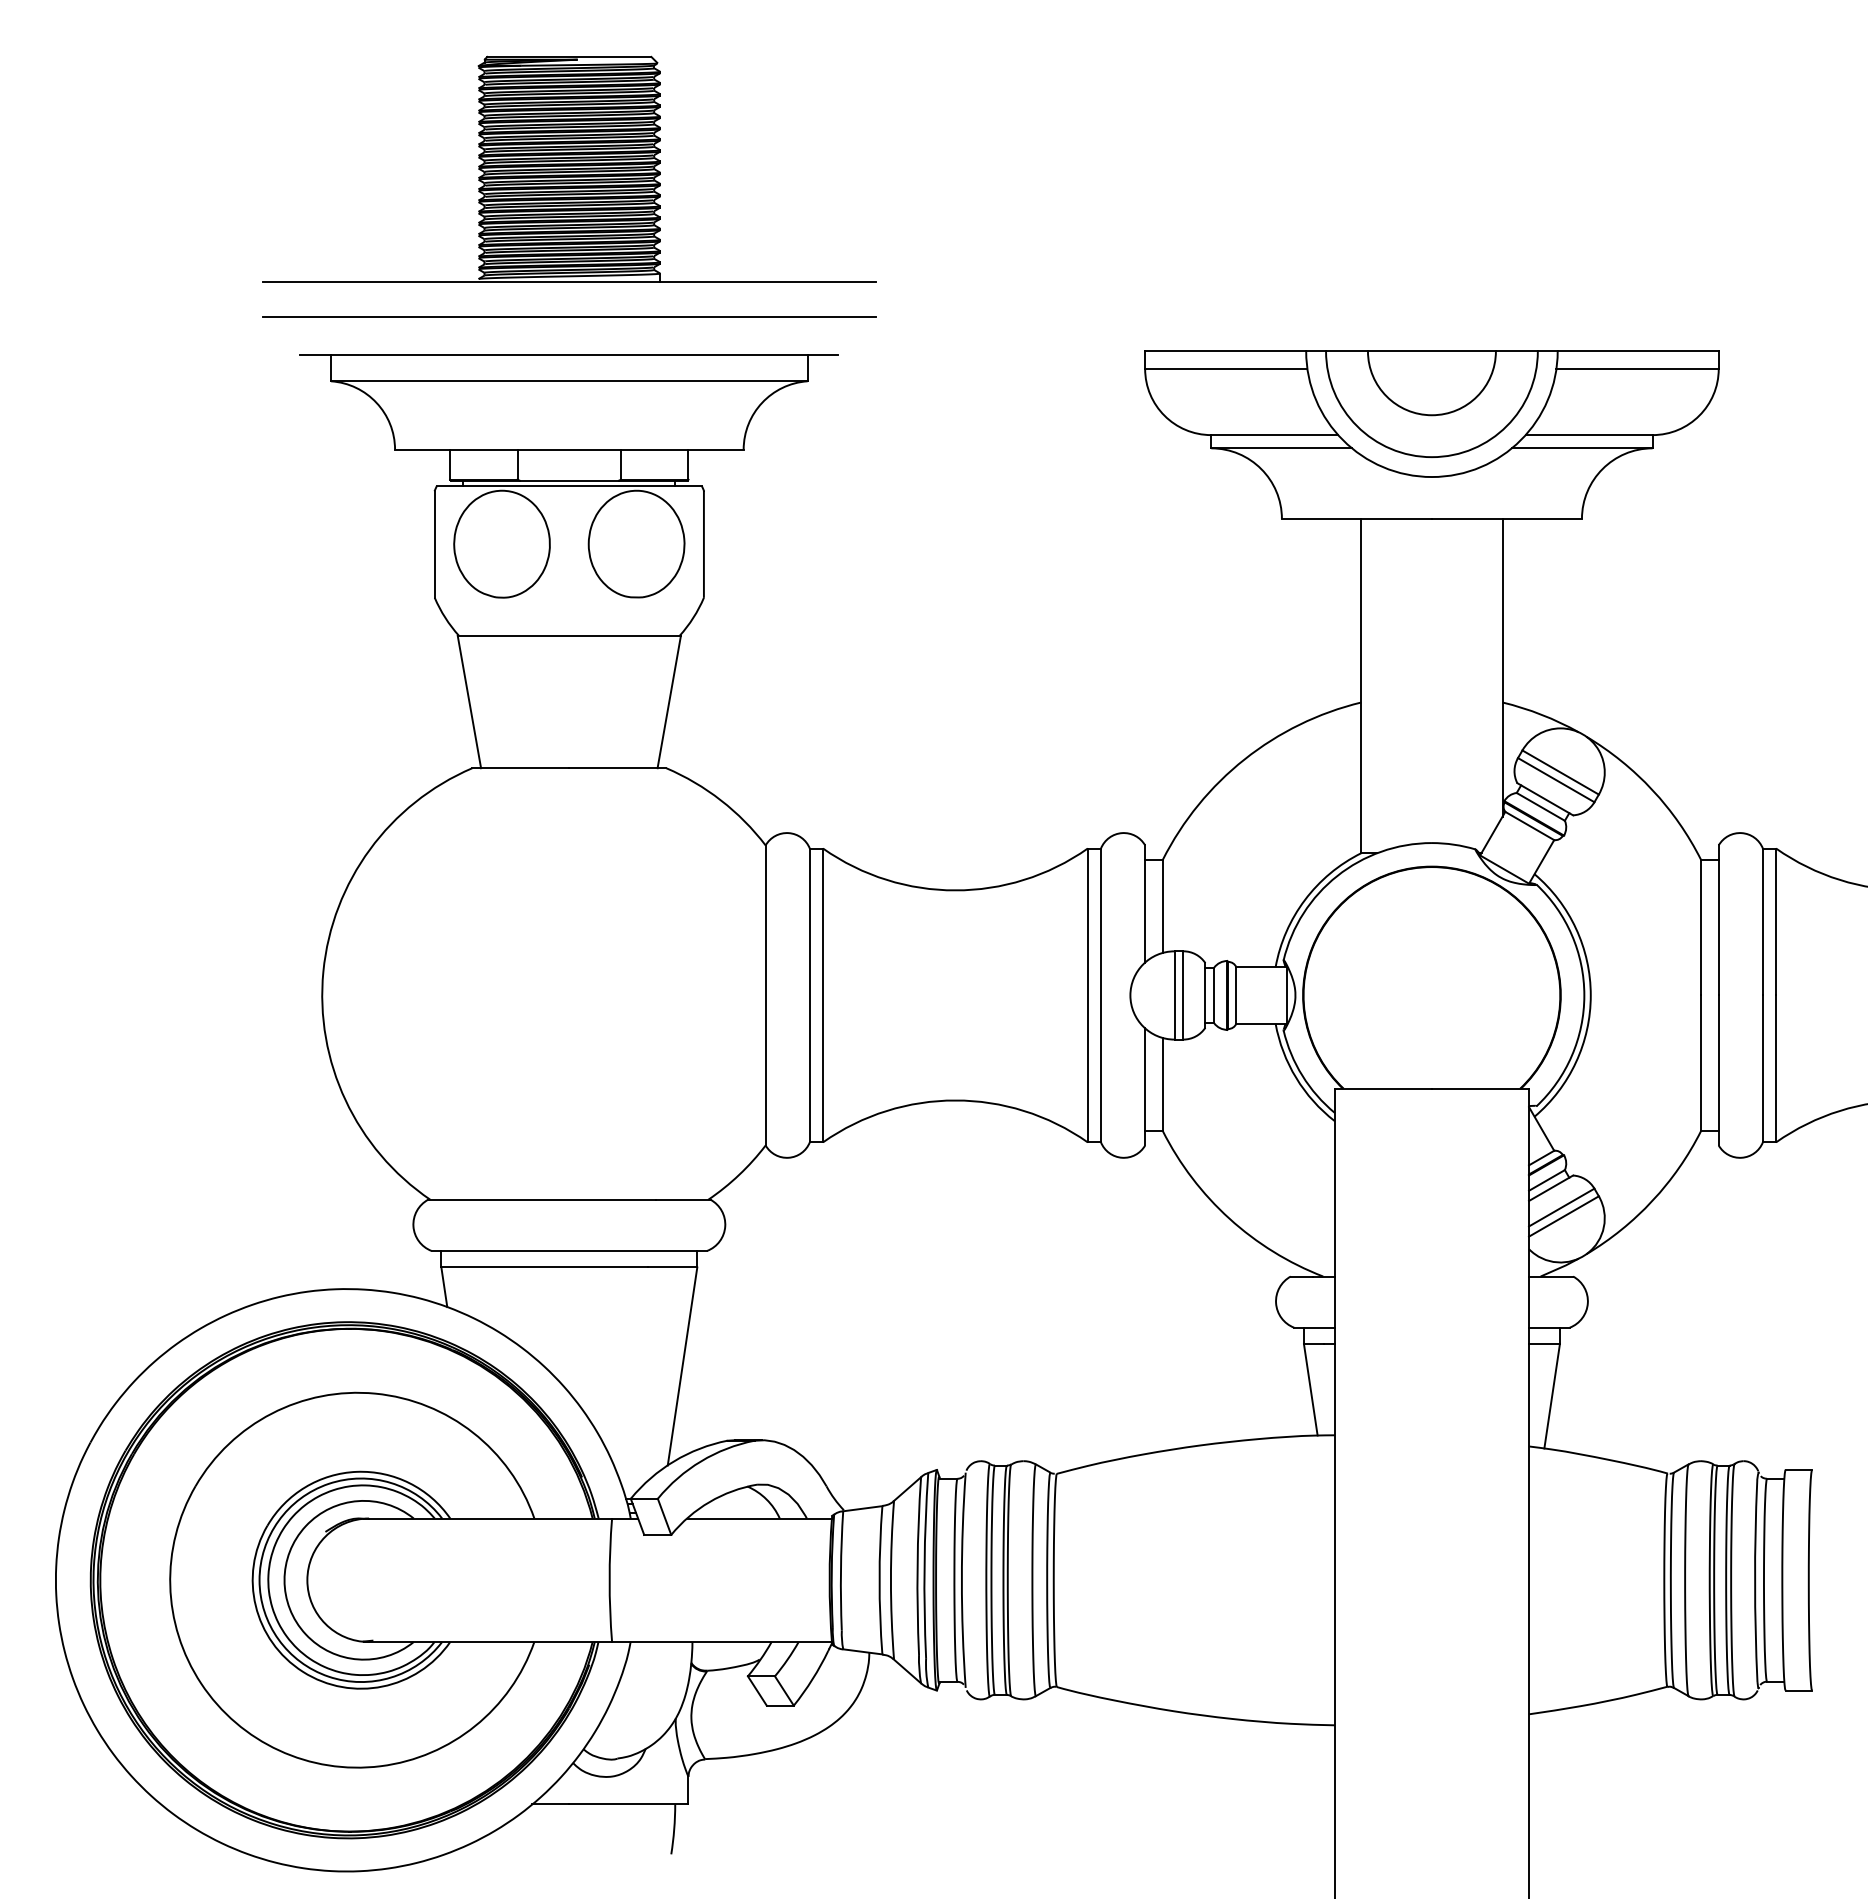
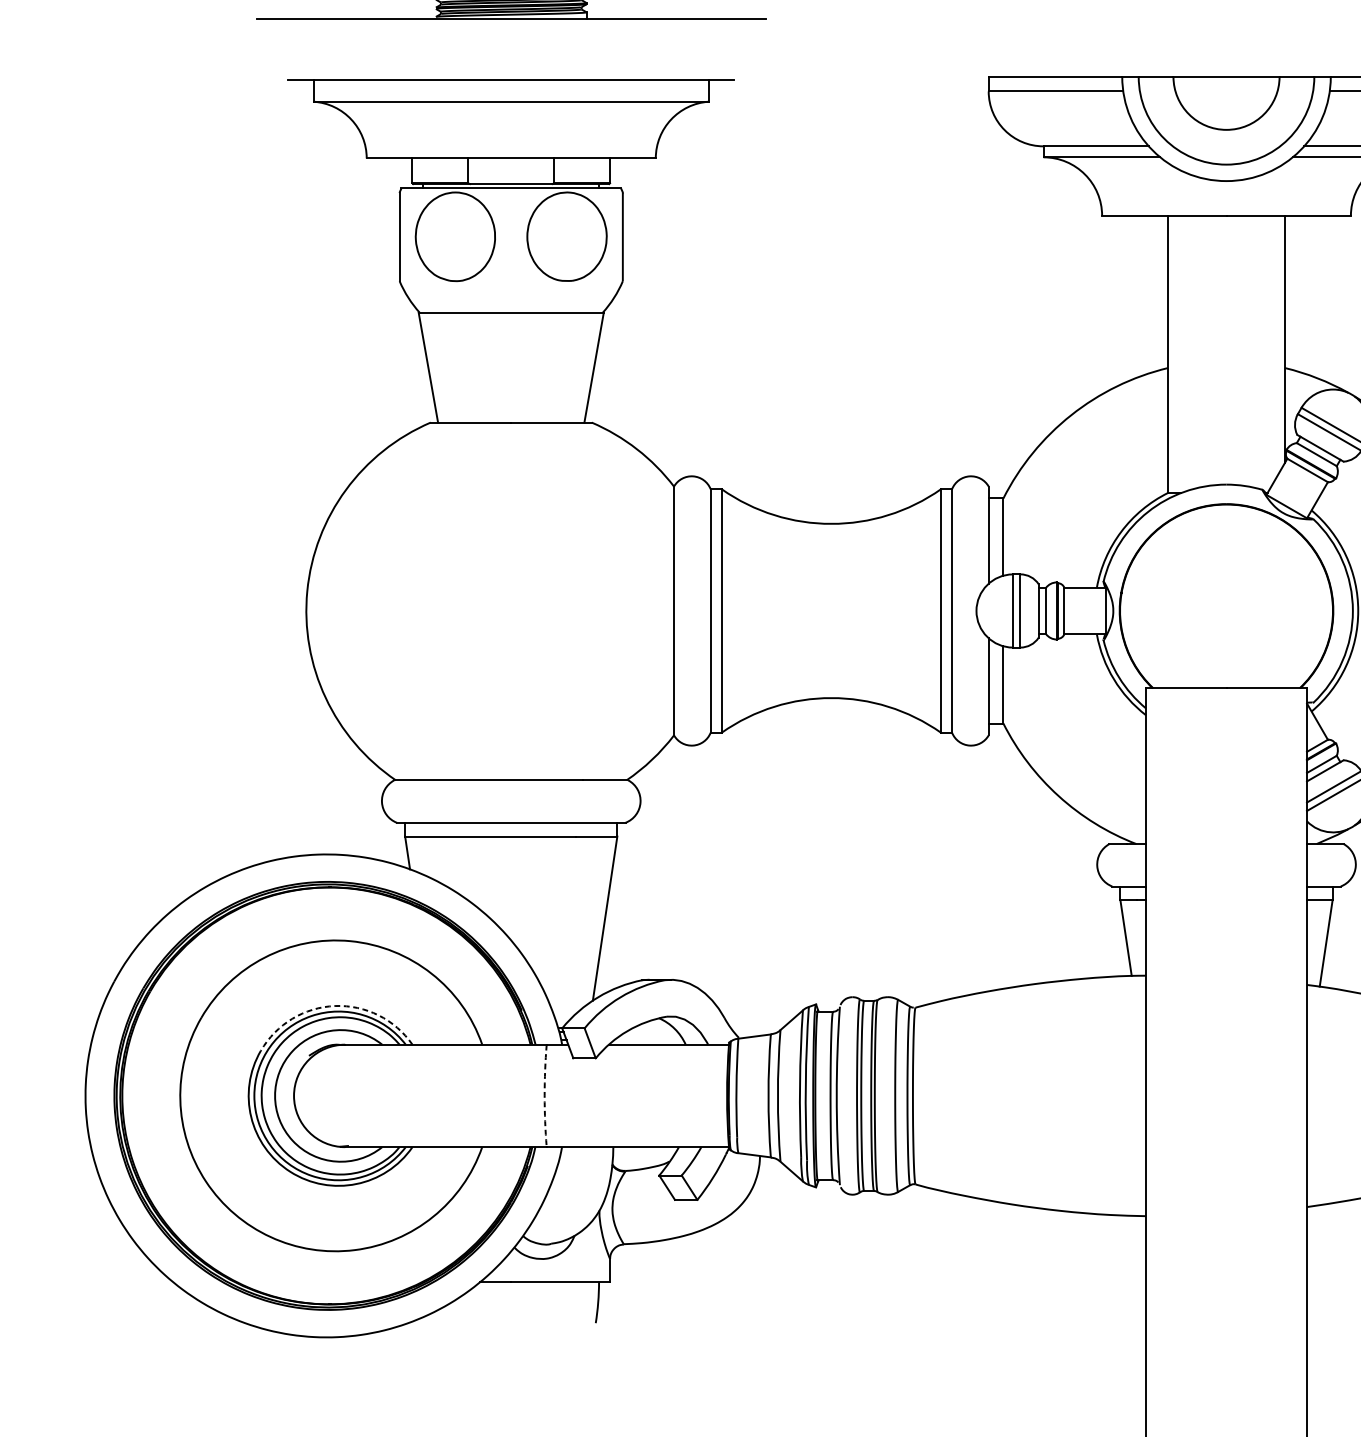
line: (569, 316) -> (511, 48), removed
arc: (356, 1471) -> (334, 1005), solid -> dashed
arc: (609, 1580) -> (544, 1096), solid -> dashed

